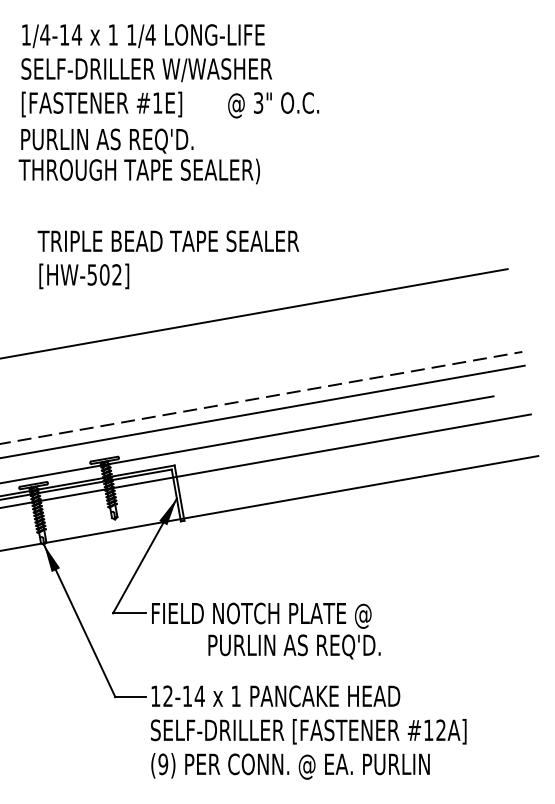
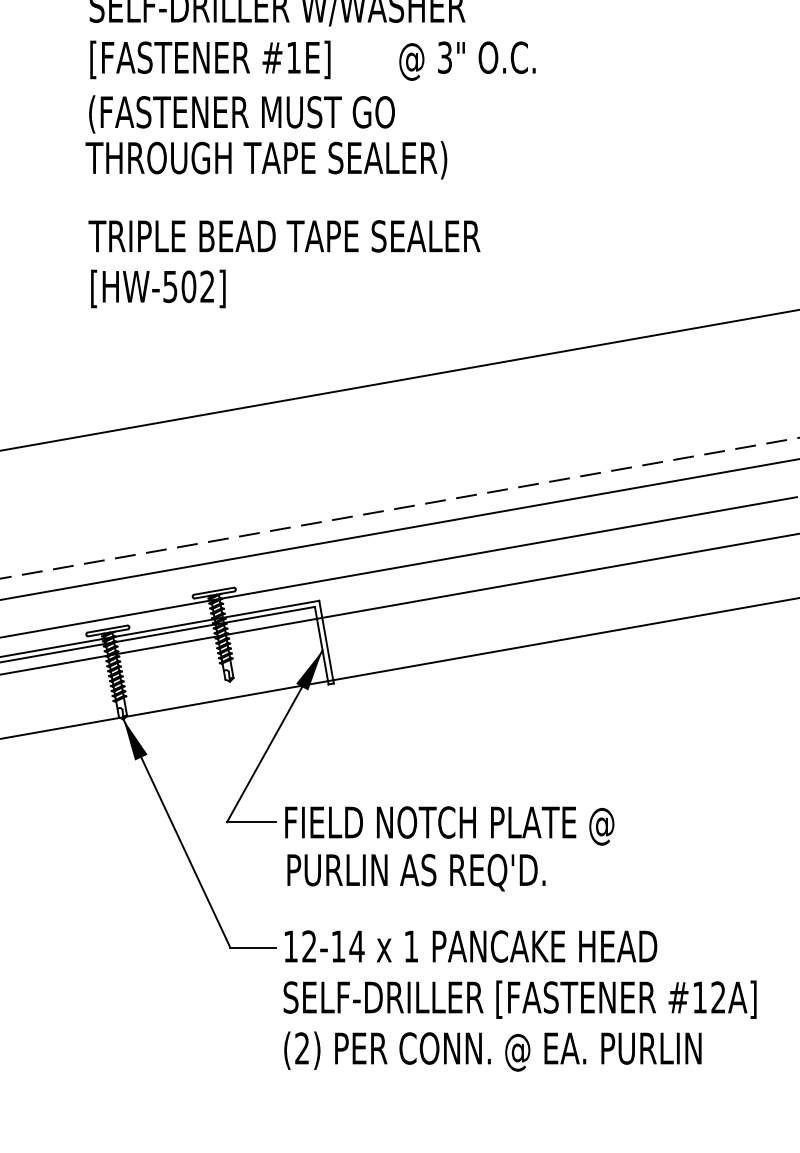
text: (123, 140) -> (242, 113), PURLIN AS REQ'D. -> (FASTENER MUST GO
text: (168, 259) -> (284, 263), moved
text: (294, 646) -> (416, 871), moved
text: (163, 764) -> (302, 1048), (9) -> (2)

